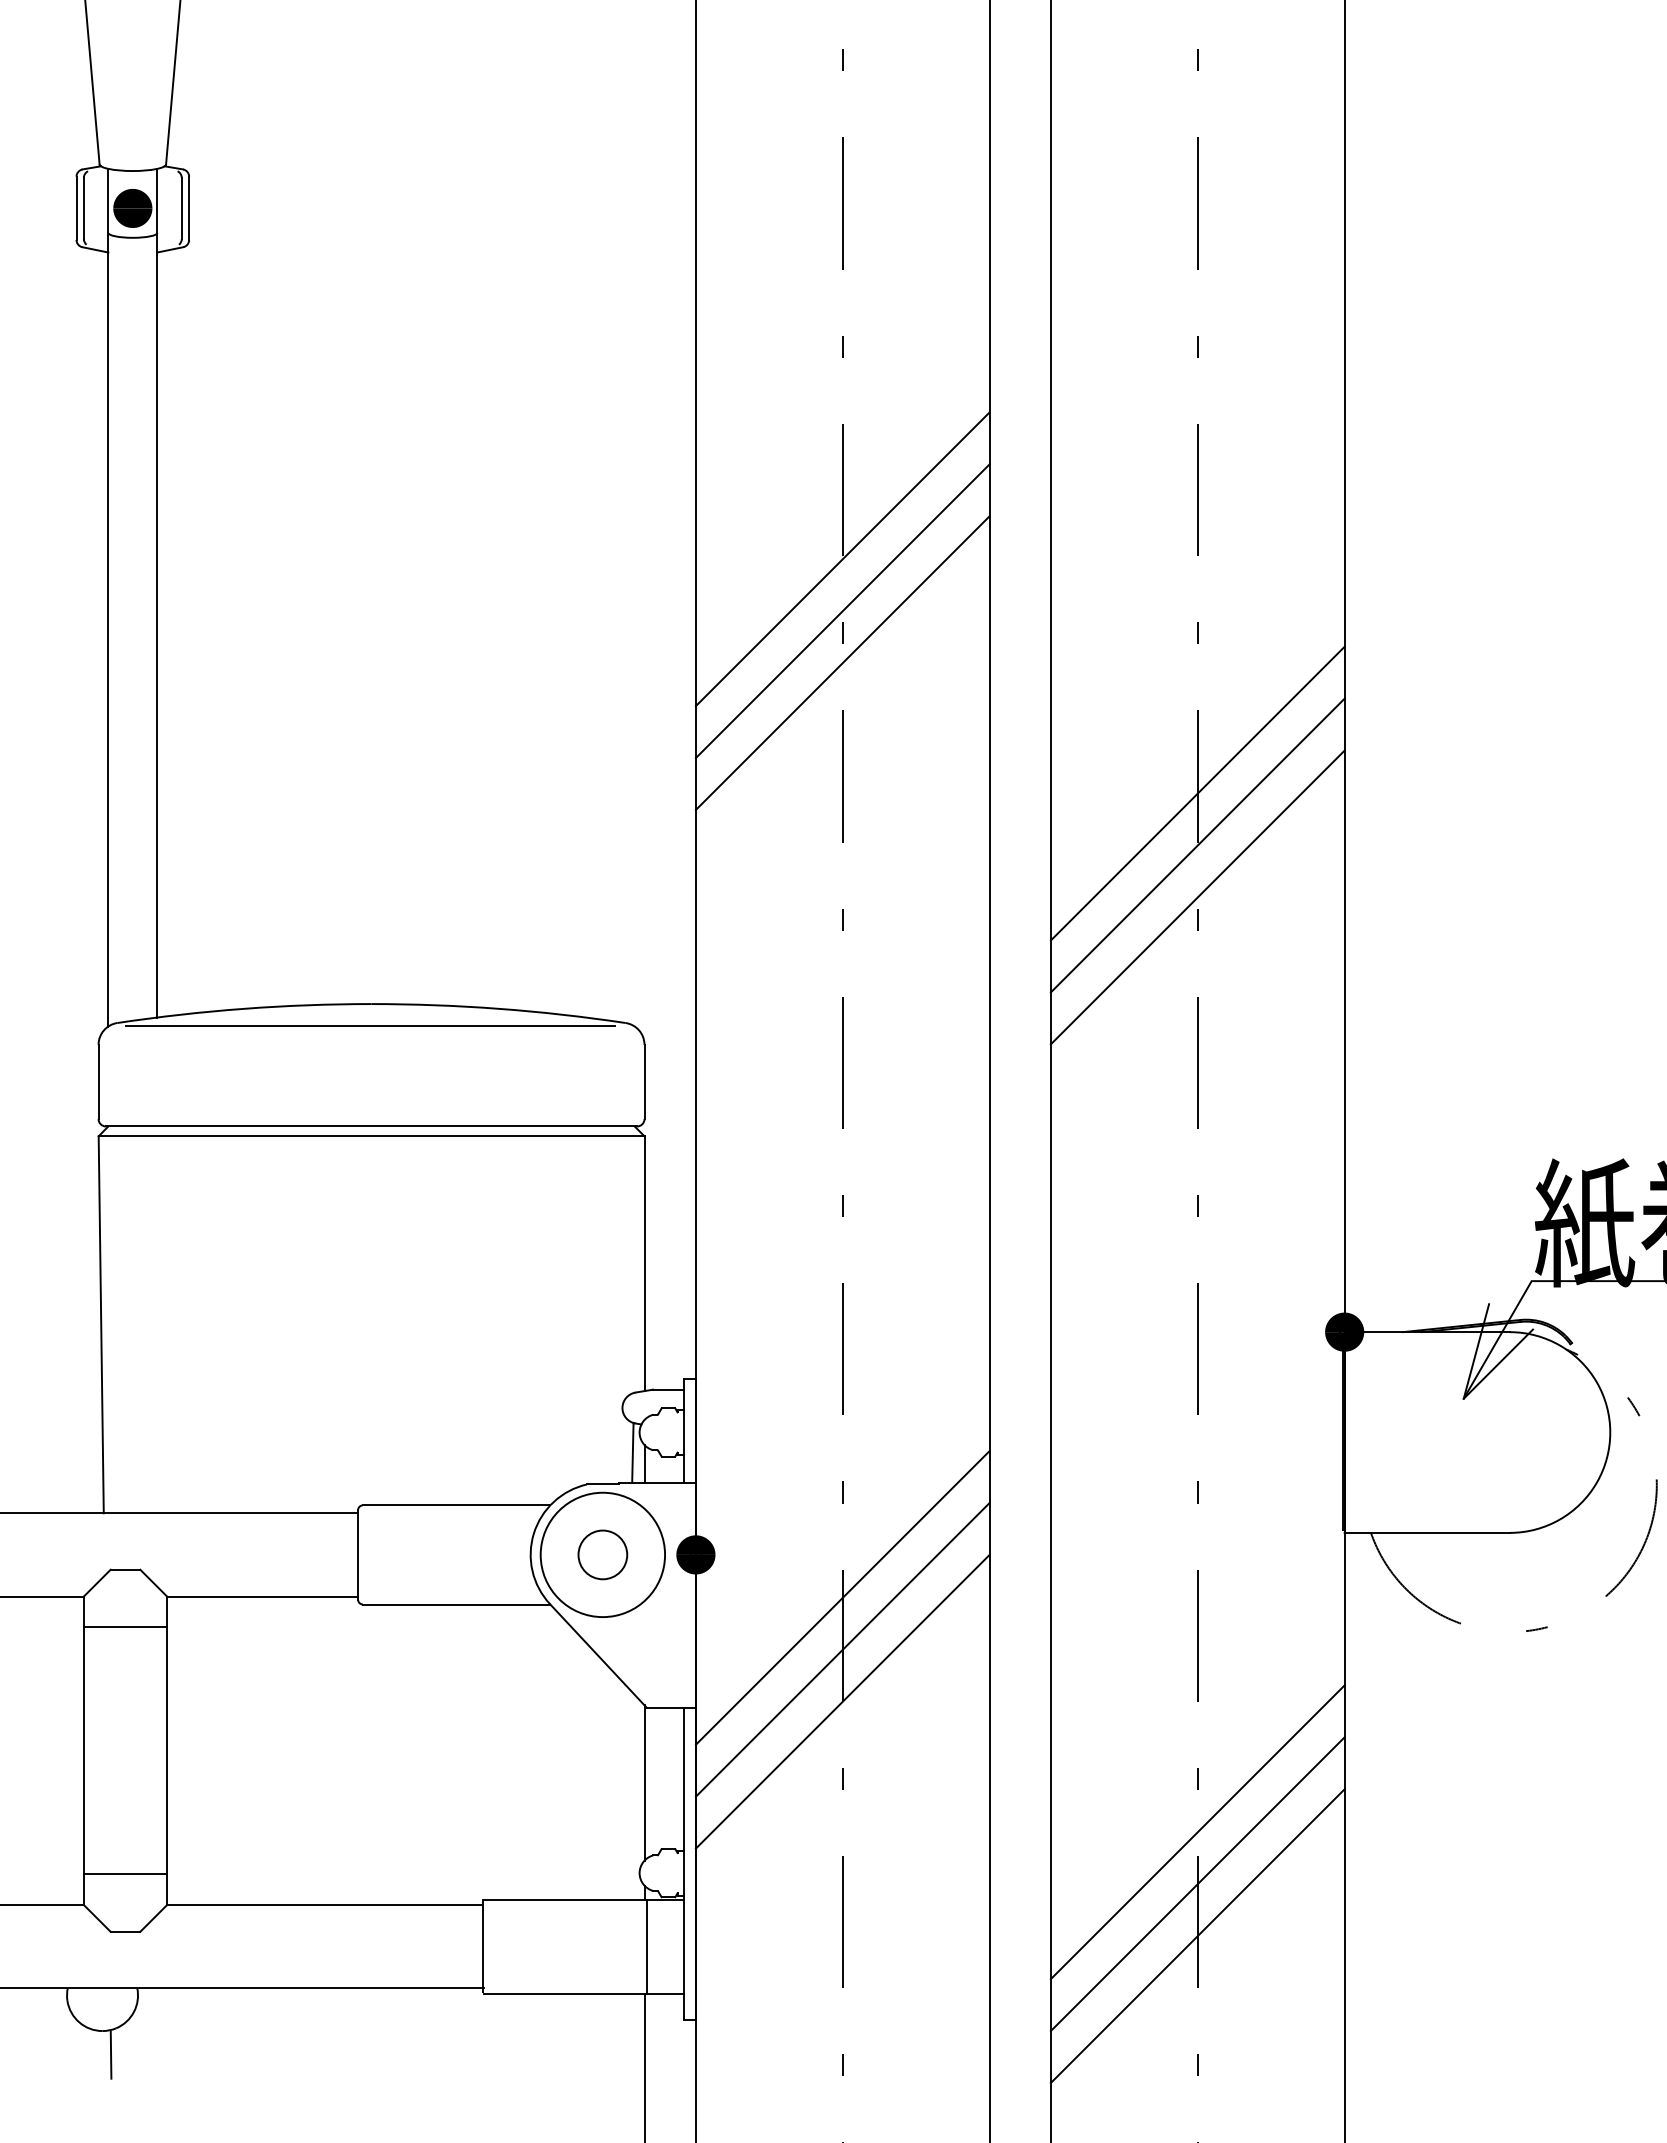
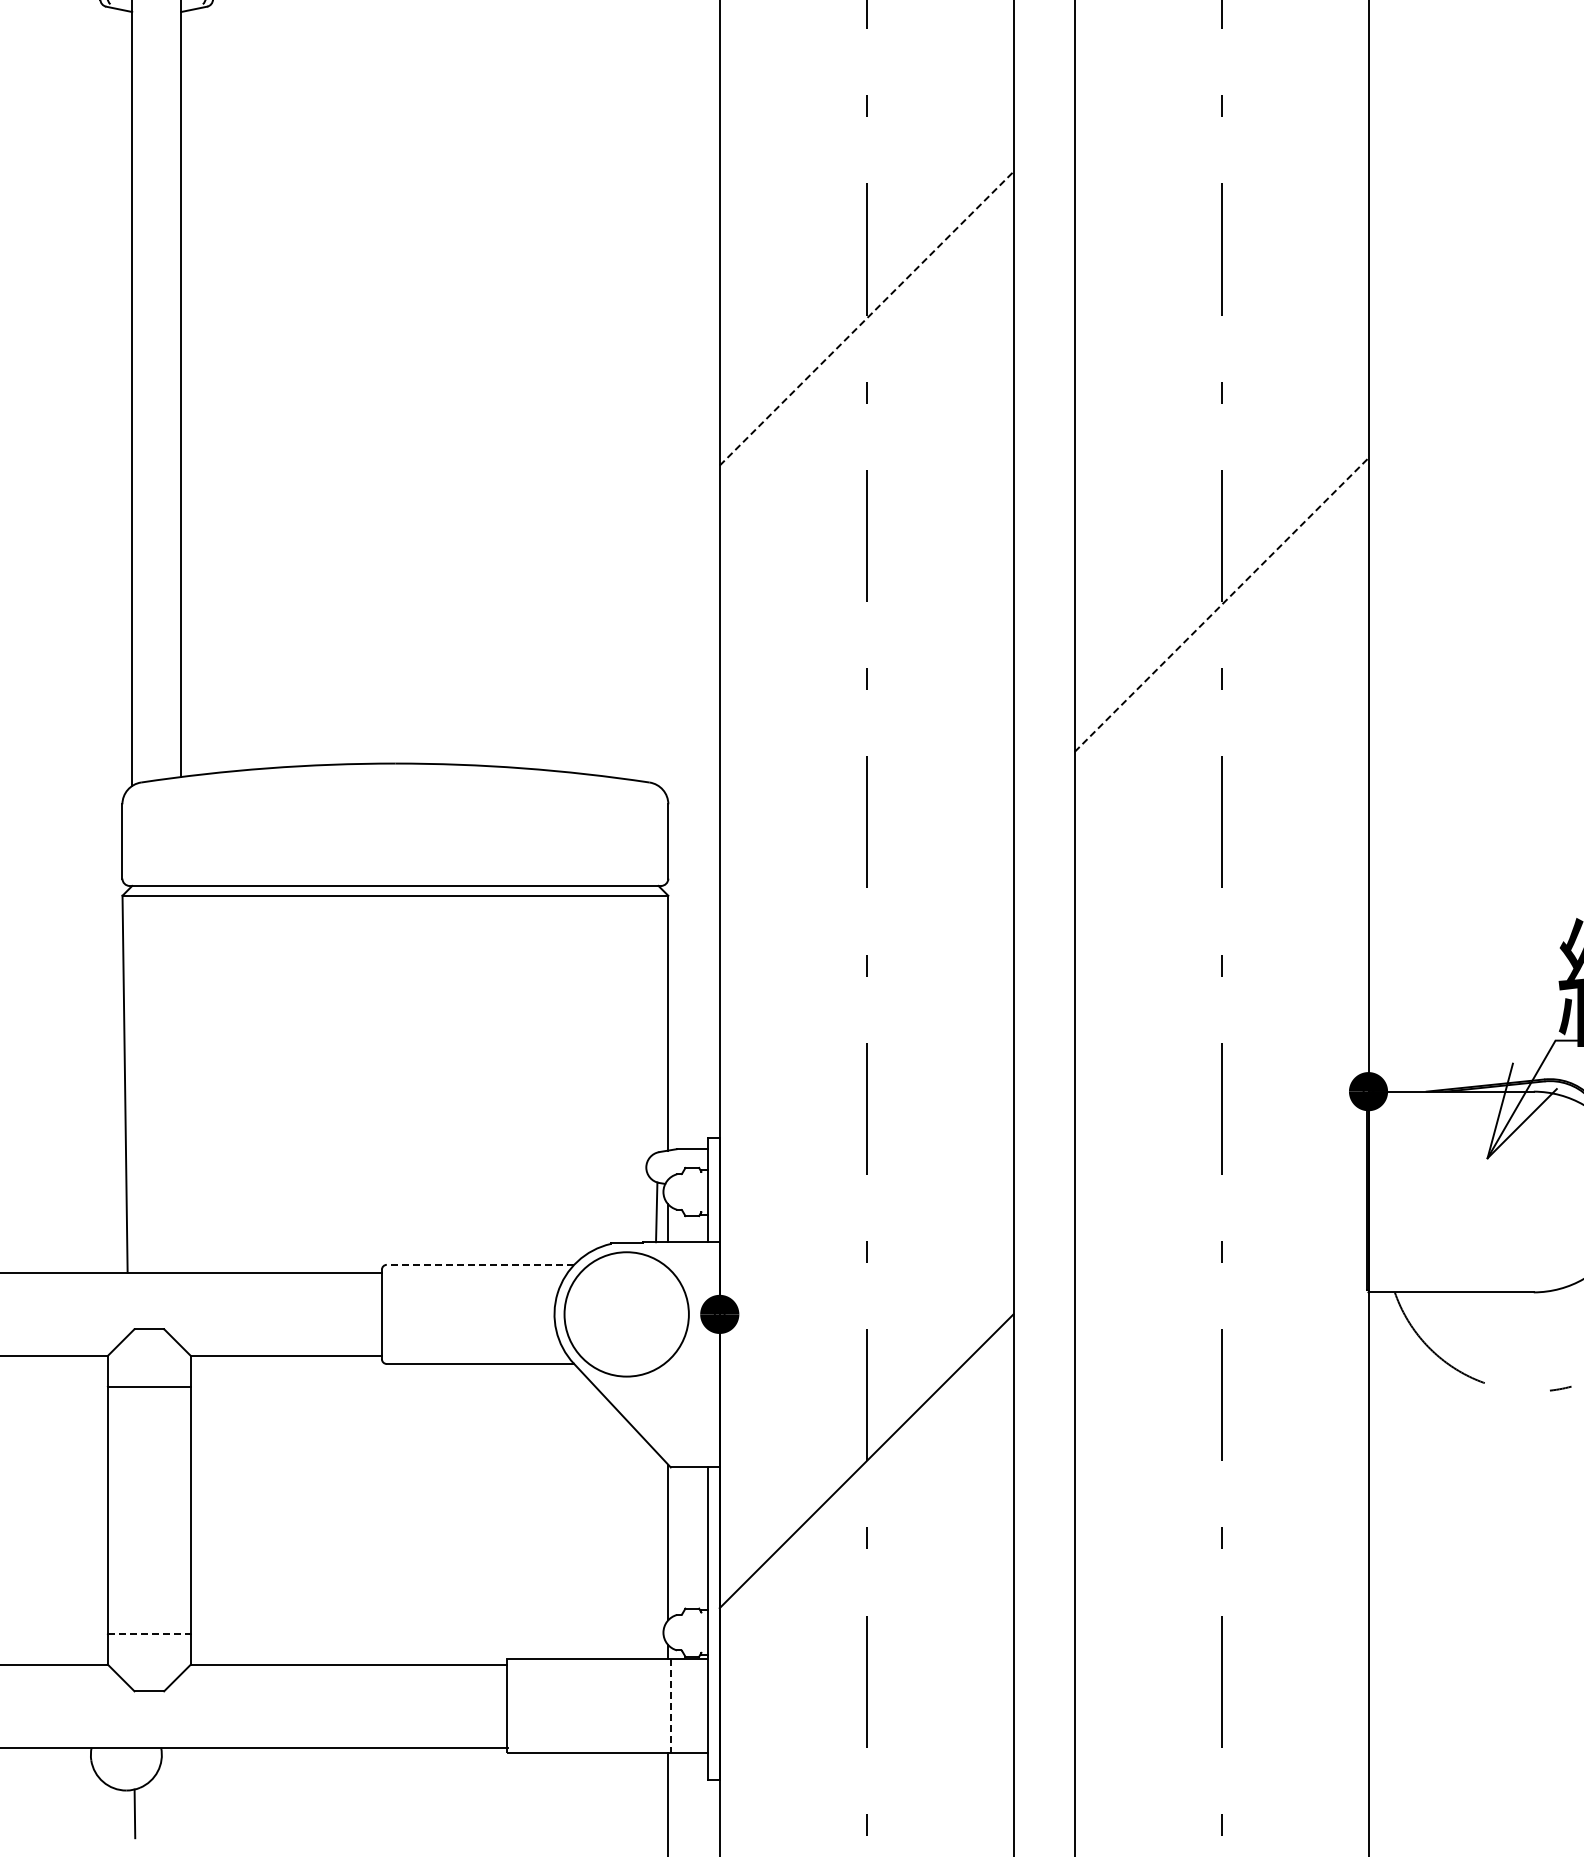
line: (842, 559) -> (866, 319), solid -> dashed
line: (842, 611) -> (866, 371), removed
line: (842, 662) -> (866, 422), removed
line: (1197, 793) -> (1221, 553), removed
line: (1197, 845) -> (1221, 605), solid -> dashed
line: (1197, 897) -> (1221, 657), removed
line: (370, 1025) -> (394, 785), removed
line: (456, 1505) -> (480, 1265), solid -> dashed
circle: (602, 1554) -> (626, 1314), removed
line: (842, 1597) -> (866, 1357), removed
line: (842, 1649) -> (866, 1409), removed
line: (1197, 1832) -> (1221, 1592), removed
line: (125, 1874) -> (149, 1634), solid -> dashed
line: (1197, 1884) -> (1221, 1644), removed
line: (1197, 1936) -> (1221, 1696), removed
line: (646, 1947) -> (670, 1707), solid -> dashed

